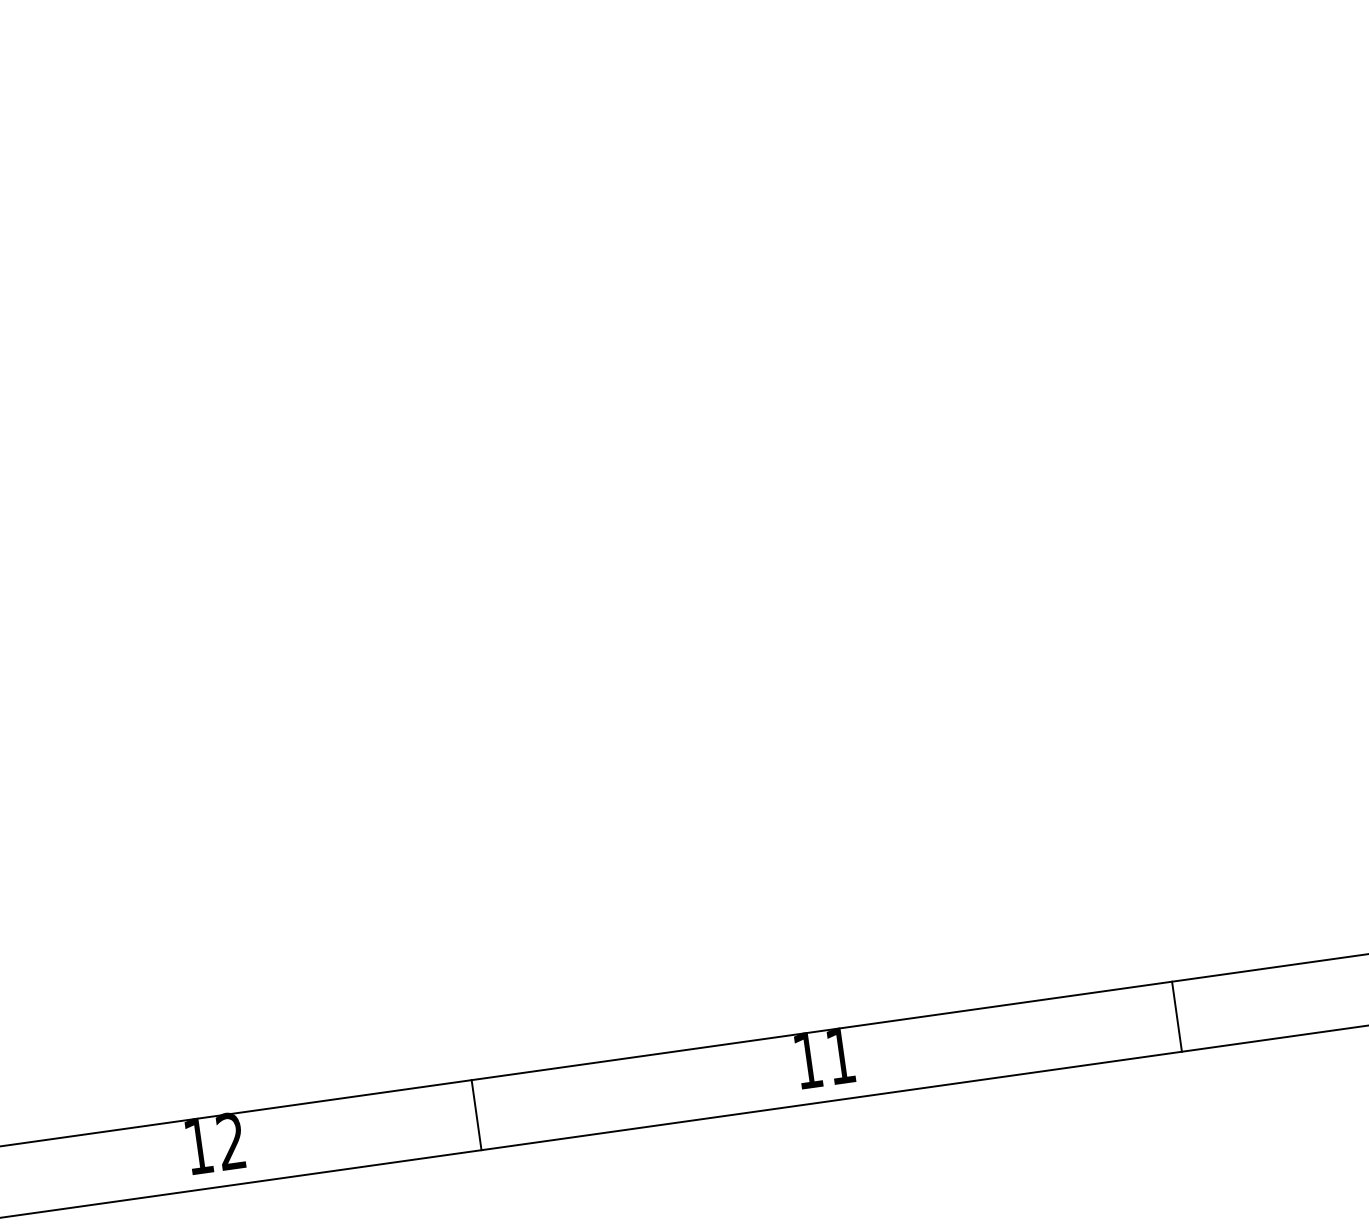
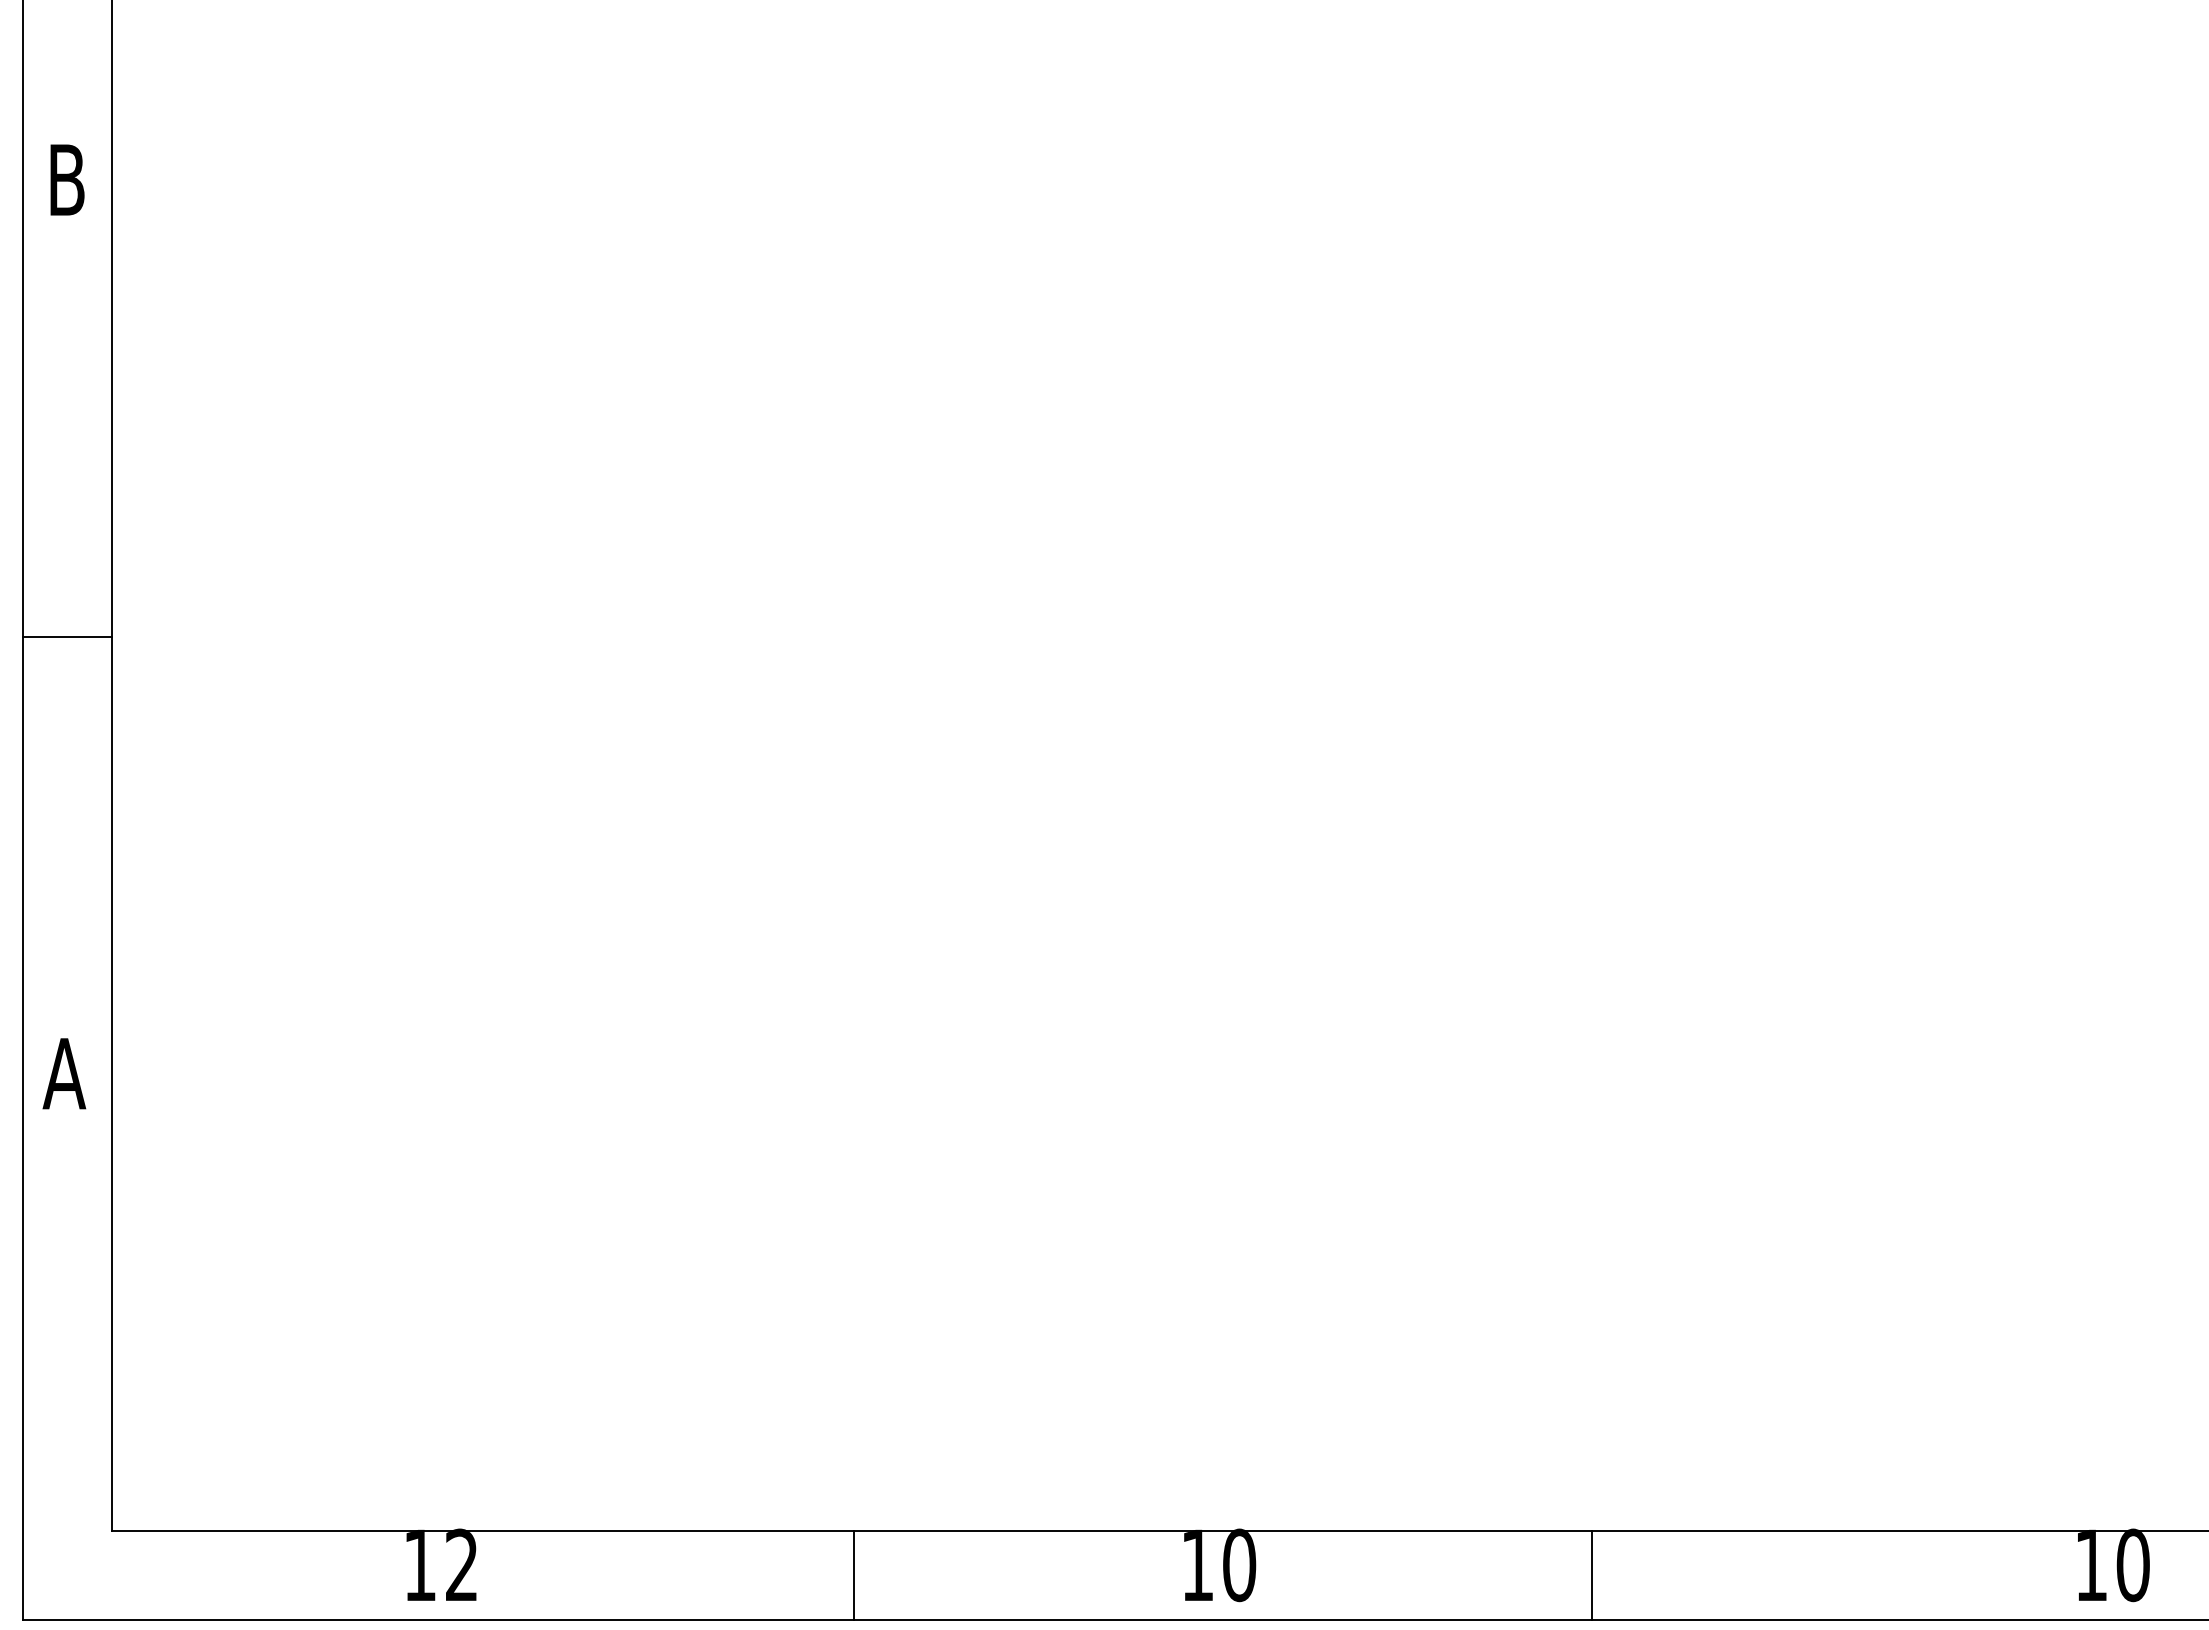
line: (1177, 1016) -> (1592, 1575), moved
text: (840, 1055) -> (1239, 1565), 11 -> 10
line: (476, 1115) -> (854, 1575), moved

